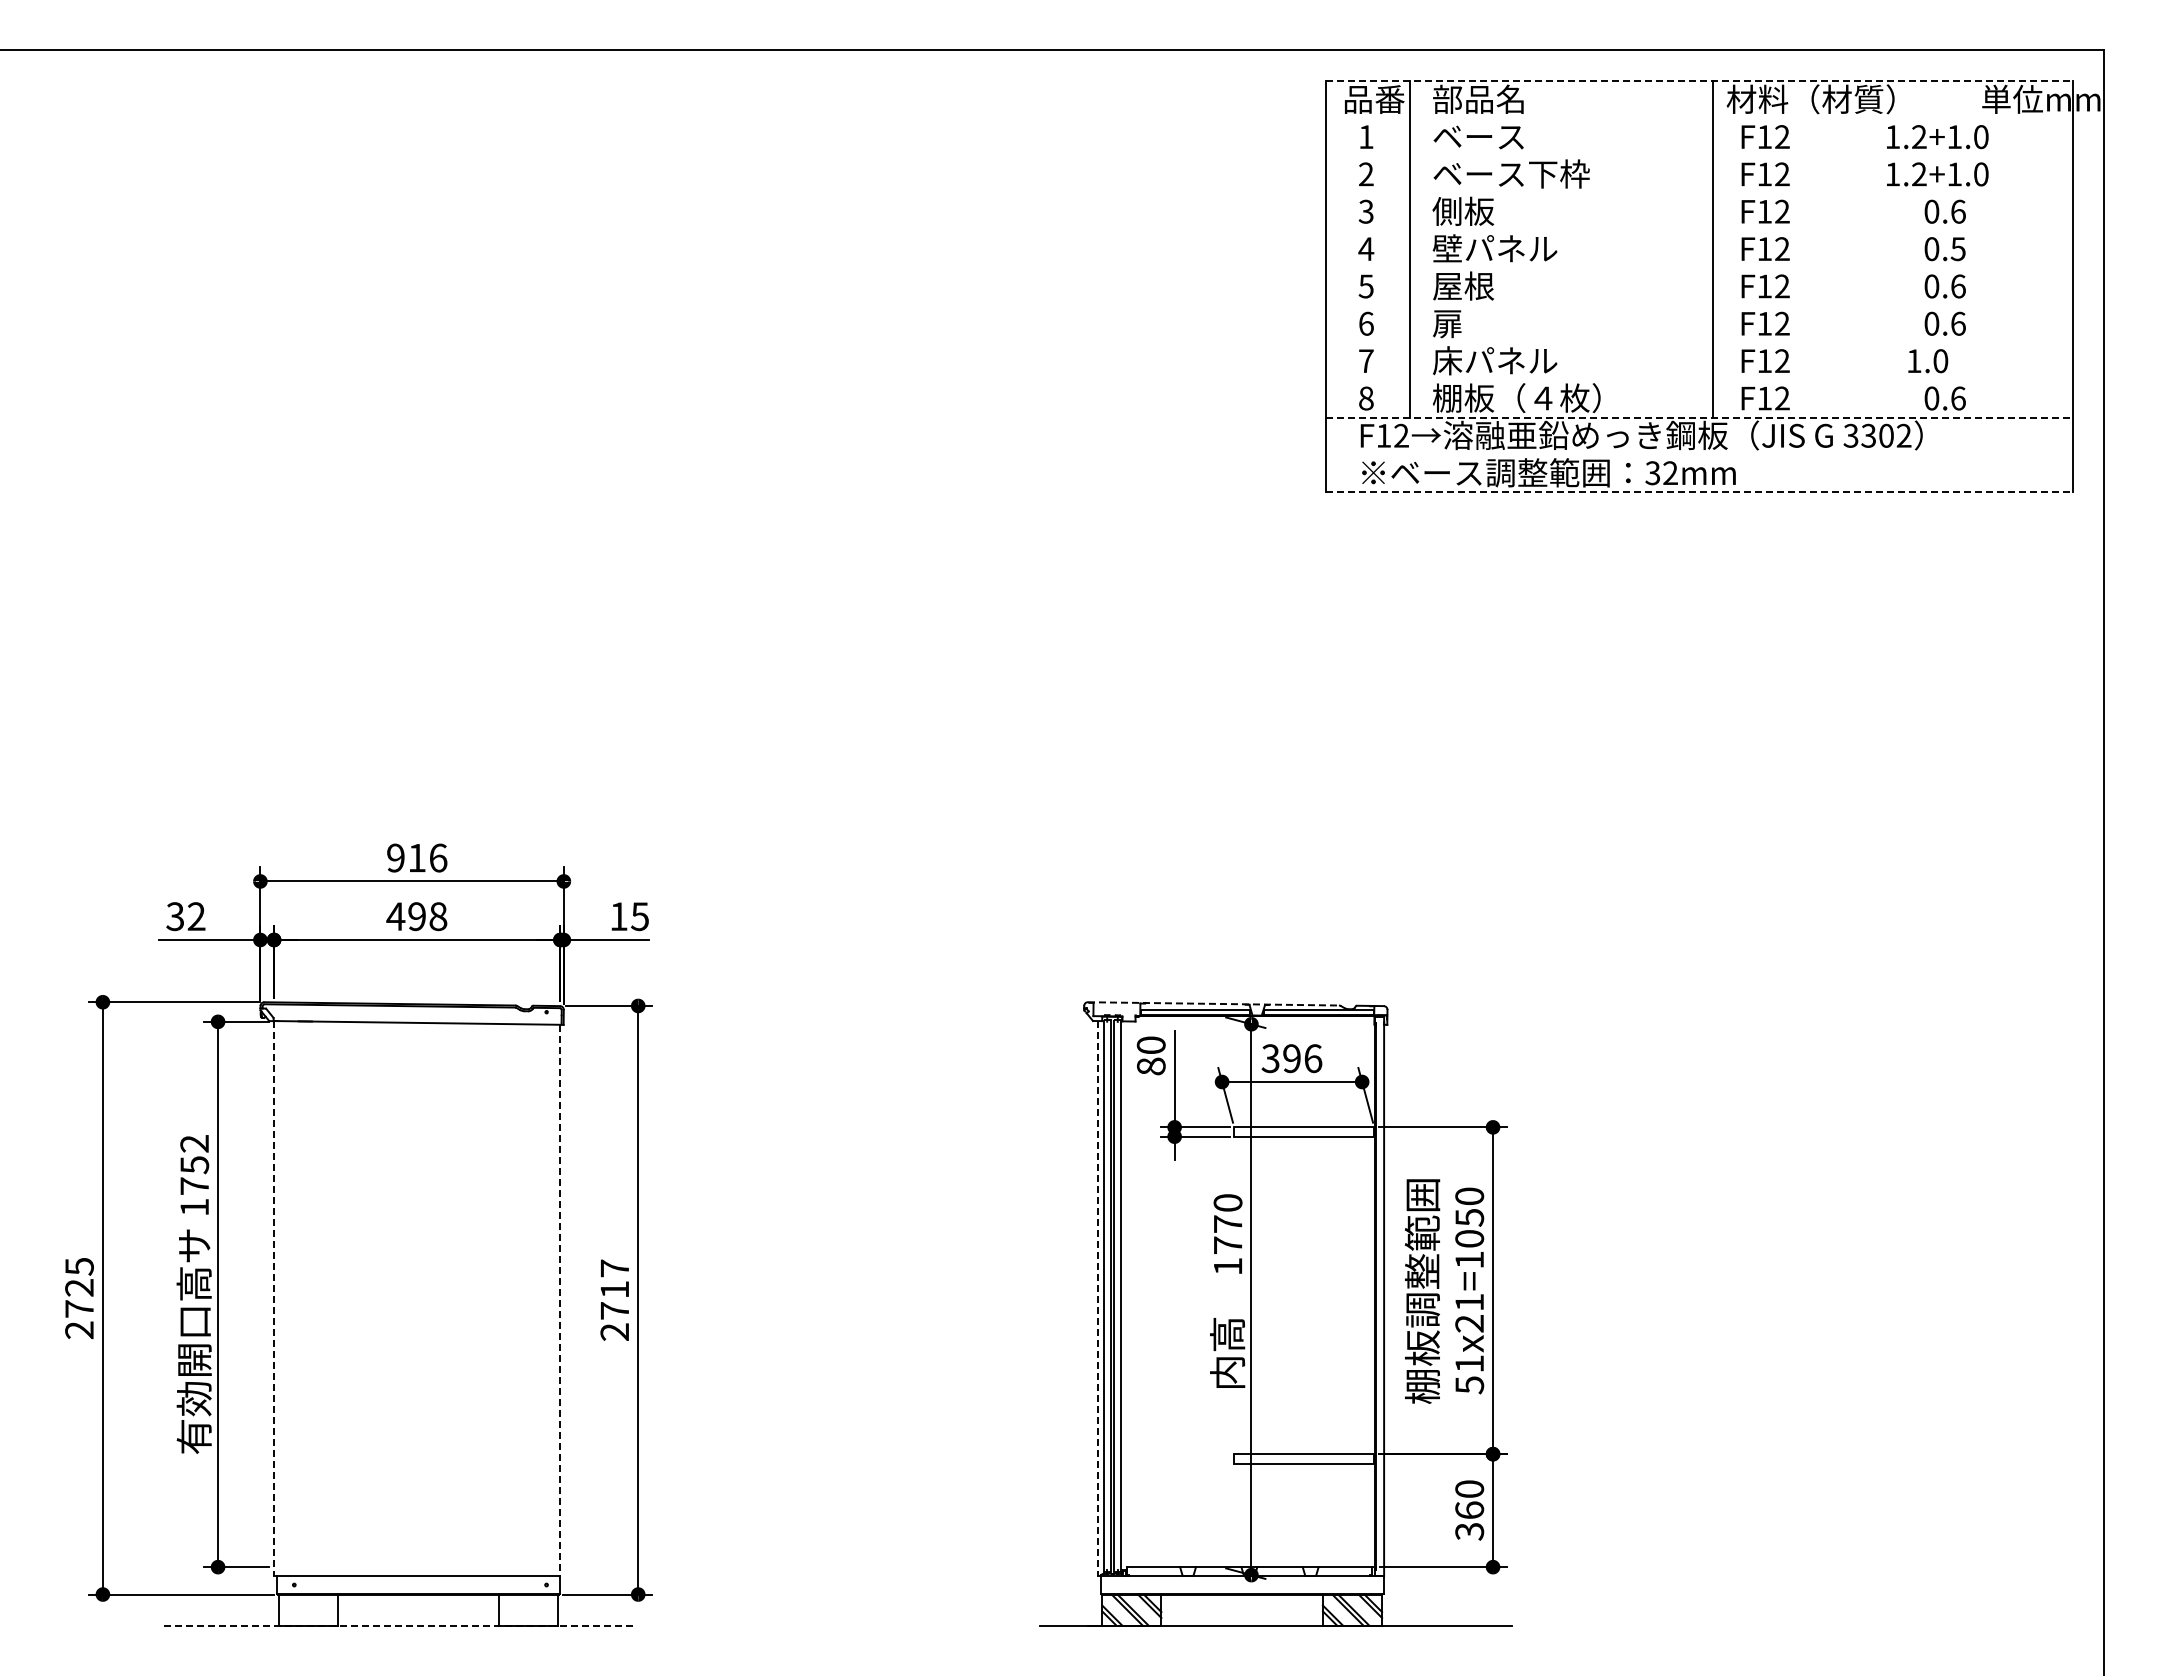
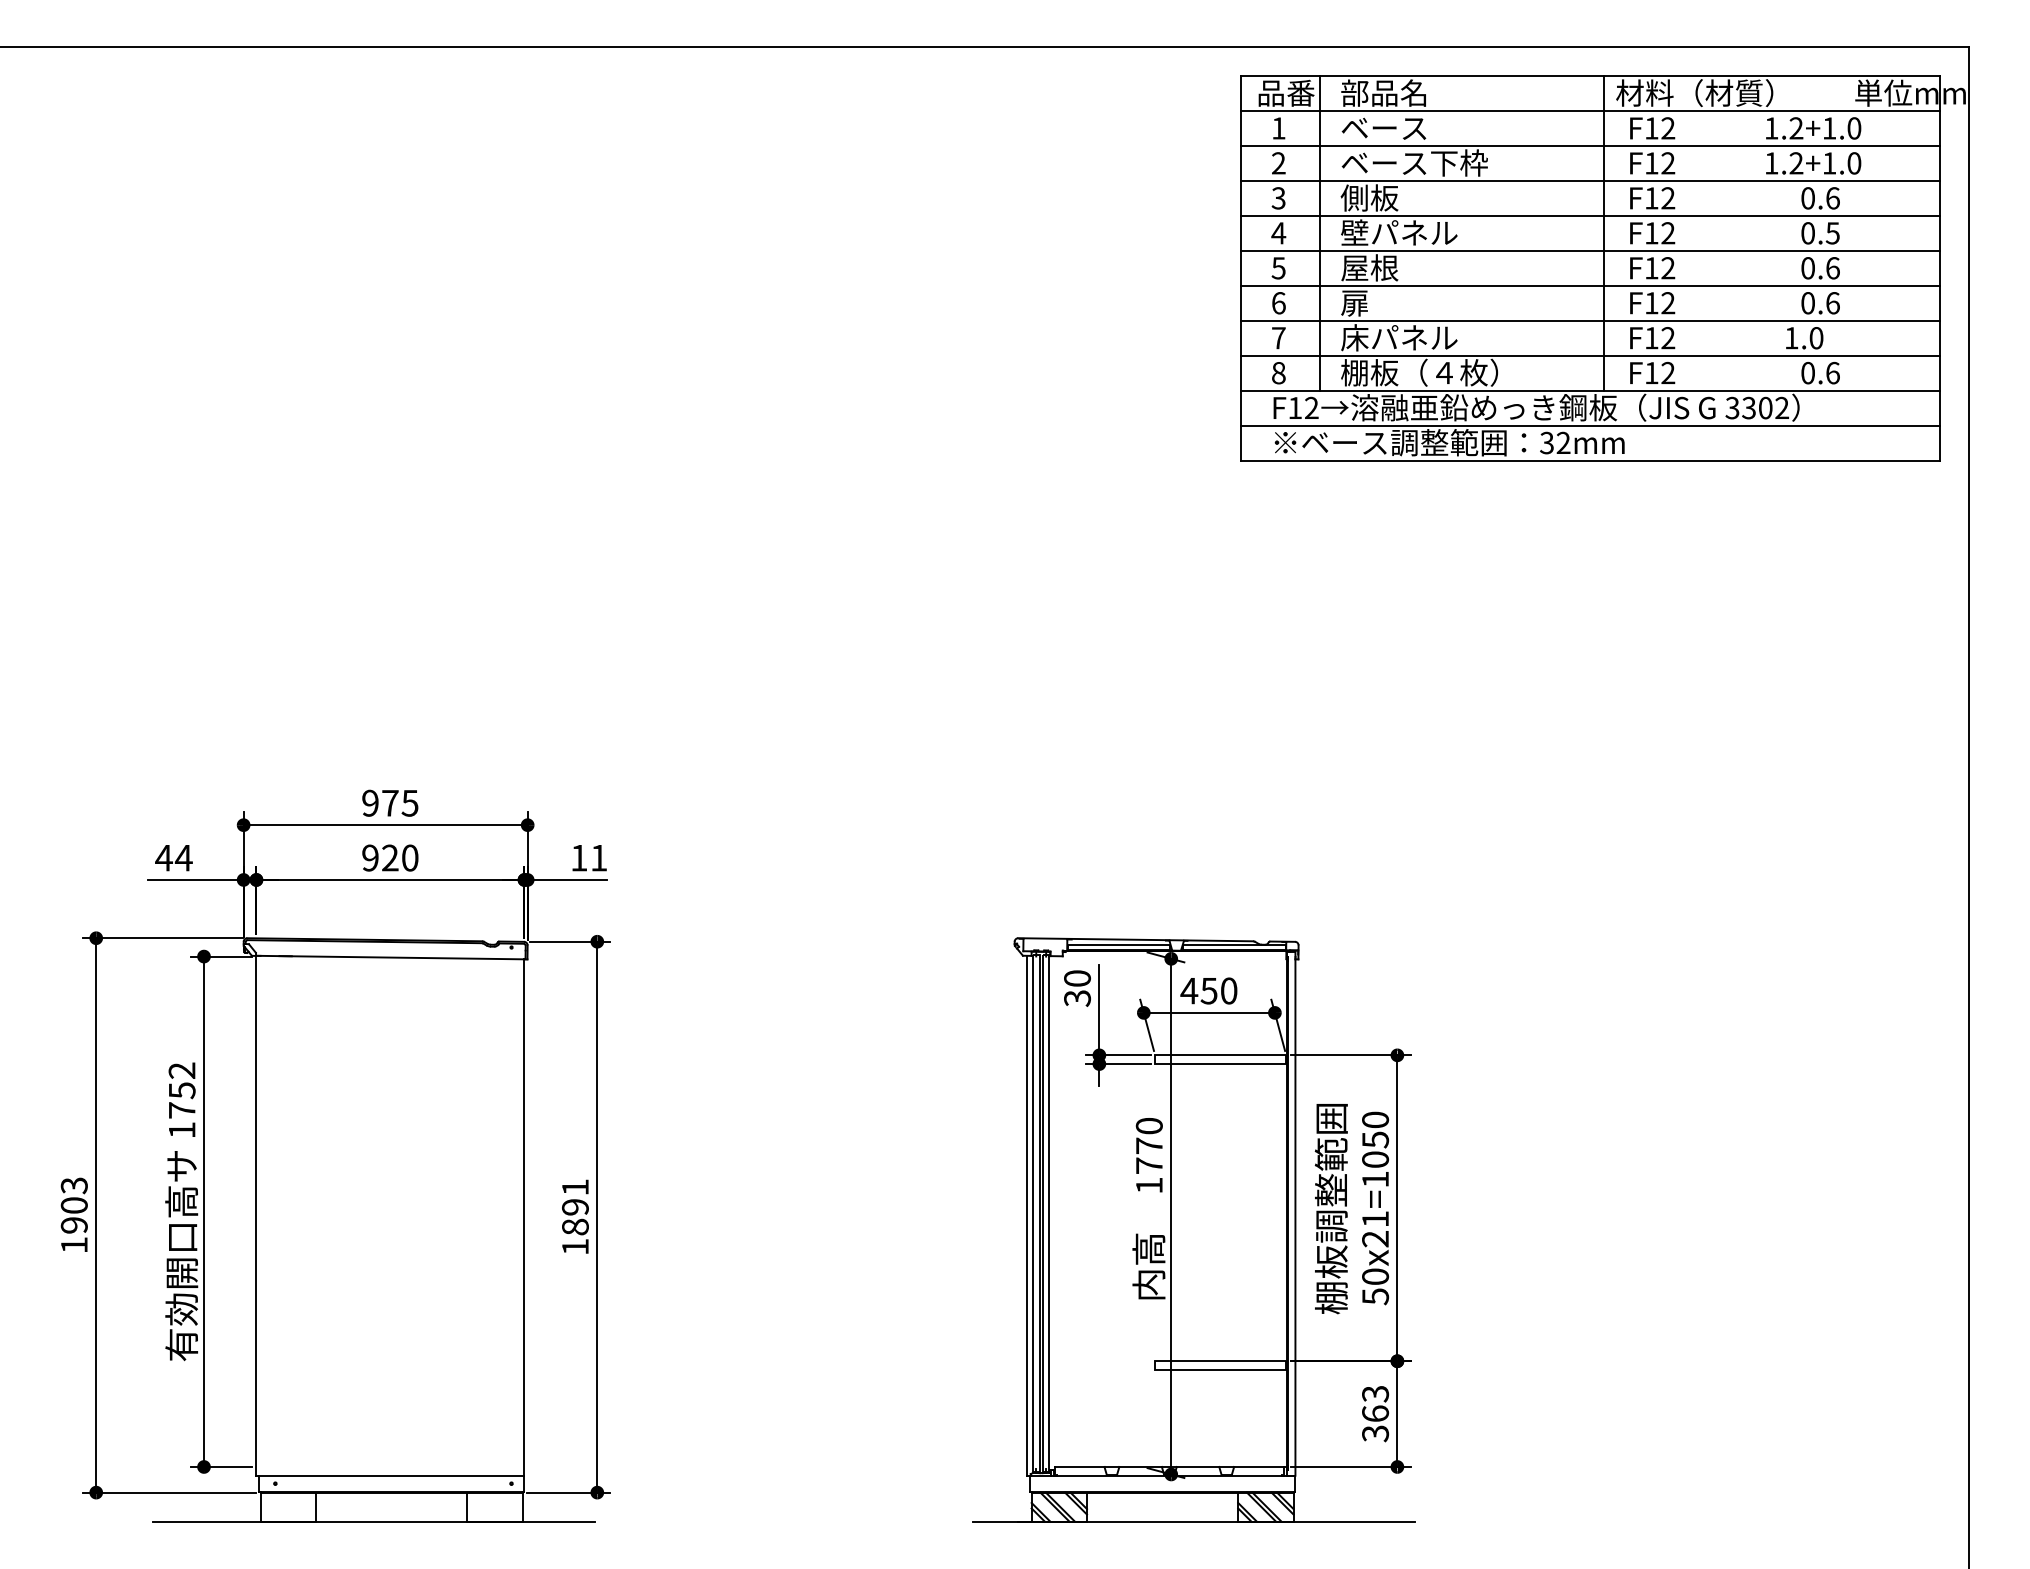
line: (1699, 81) -> (1590, 76), dashed -> solid
line: (1698, 118) -> (1589, 111), added
line: (1698, 156) -> (1589, 146), added
line: (1698, 193) -> (1589, 181), added
line: (1698, 230) -> (1589, 215), added
line: (1698, 268) -> (1589, 251), added
line: (1698, 305) -> (1589, 286), added
line: (1698, 342) -> (1589, 320), added
line: (1698, 380) -> (1589, 356), added
line: (1699, 417) -> (1590, 390), dashed -> solid
line: (1698, 454) -> (1589, 425), added
line: (1699, 492) -> (1590, 461), dashed -> solid
text: (427, 857) -> (400, 802), 916 -> 975
text: (185, 916) -> (173, 857), 32 -> 44
text: (416, 916) -> (389, 857), 498 -> 920
text: (639, 916) -> (598, 857), 15 -> 11
line: (1213, 1003) -> (1135, 939), dashed -> solid
text: (1291, 1058) -> (1208, 990), 396 -> 450
text: (1150, 1066) -> (1076, 998), 80 -> 30
text: (79, 1298) -> (74, 1215), 2725 -> 1903
line: (274, 1298) -> (256, 1215), dashed -> solid
line: (1097, 1298) -> (1027, 1215), dashed -> solid
text: (614, 1299) -> (575, 1216), 2717 -> 1891
line: (560, 1300) -> (524, 1217), dashed -> solid
text: (1469, 1363) -> (1375, 1276), 51x21=1050 -> 50x21=1050
text: (1469, 1489) -> (1375, 1394), 360 -> 363
line: (400, 1625) -> (374, 1521), dashed -> solid

